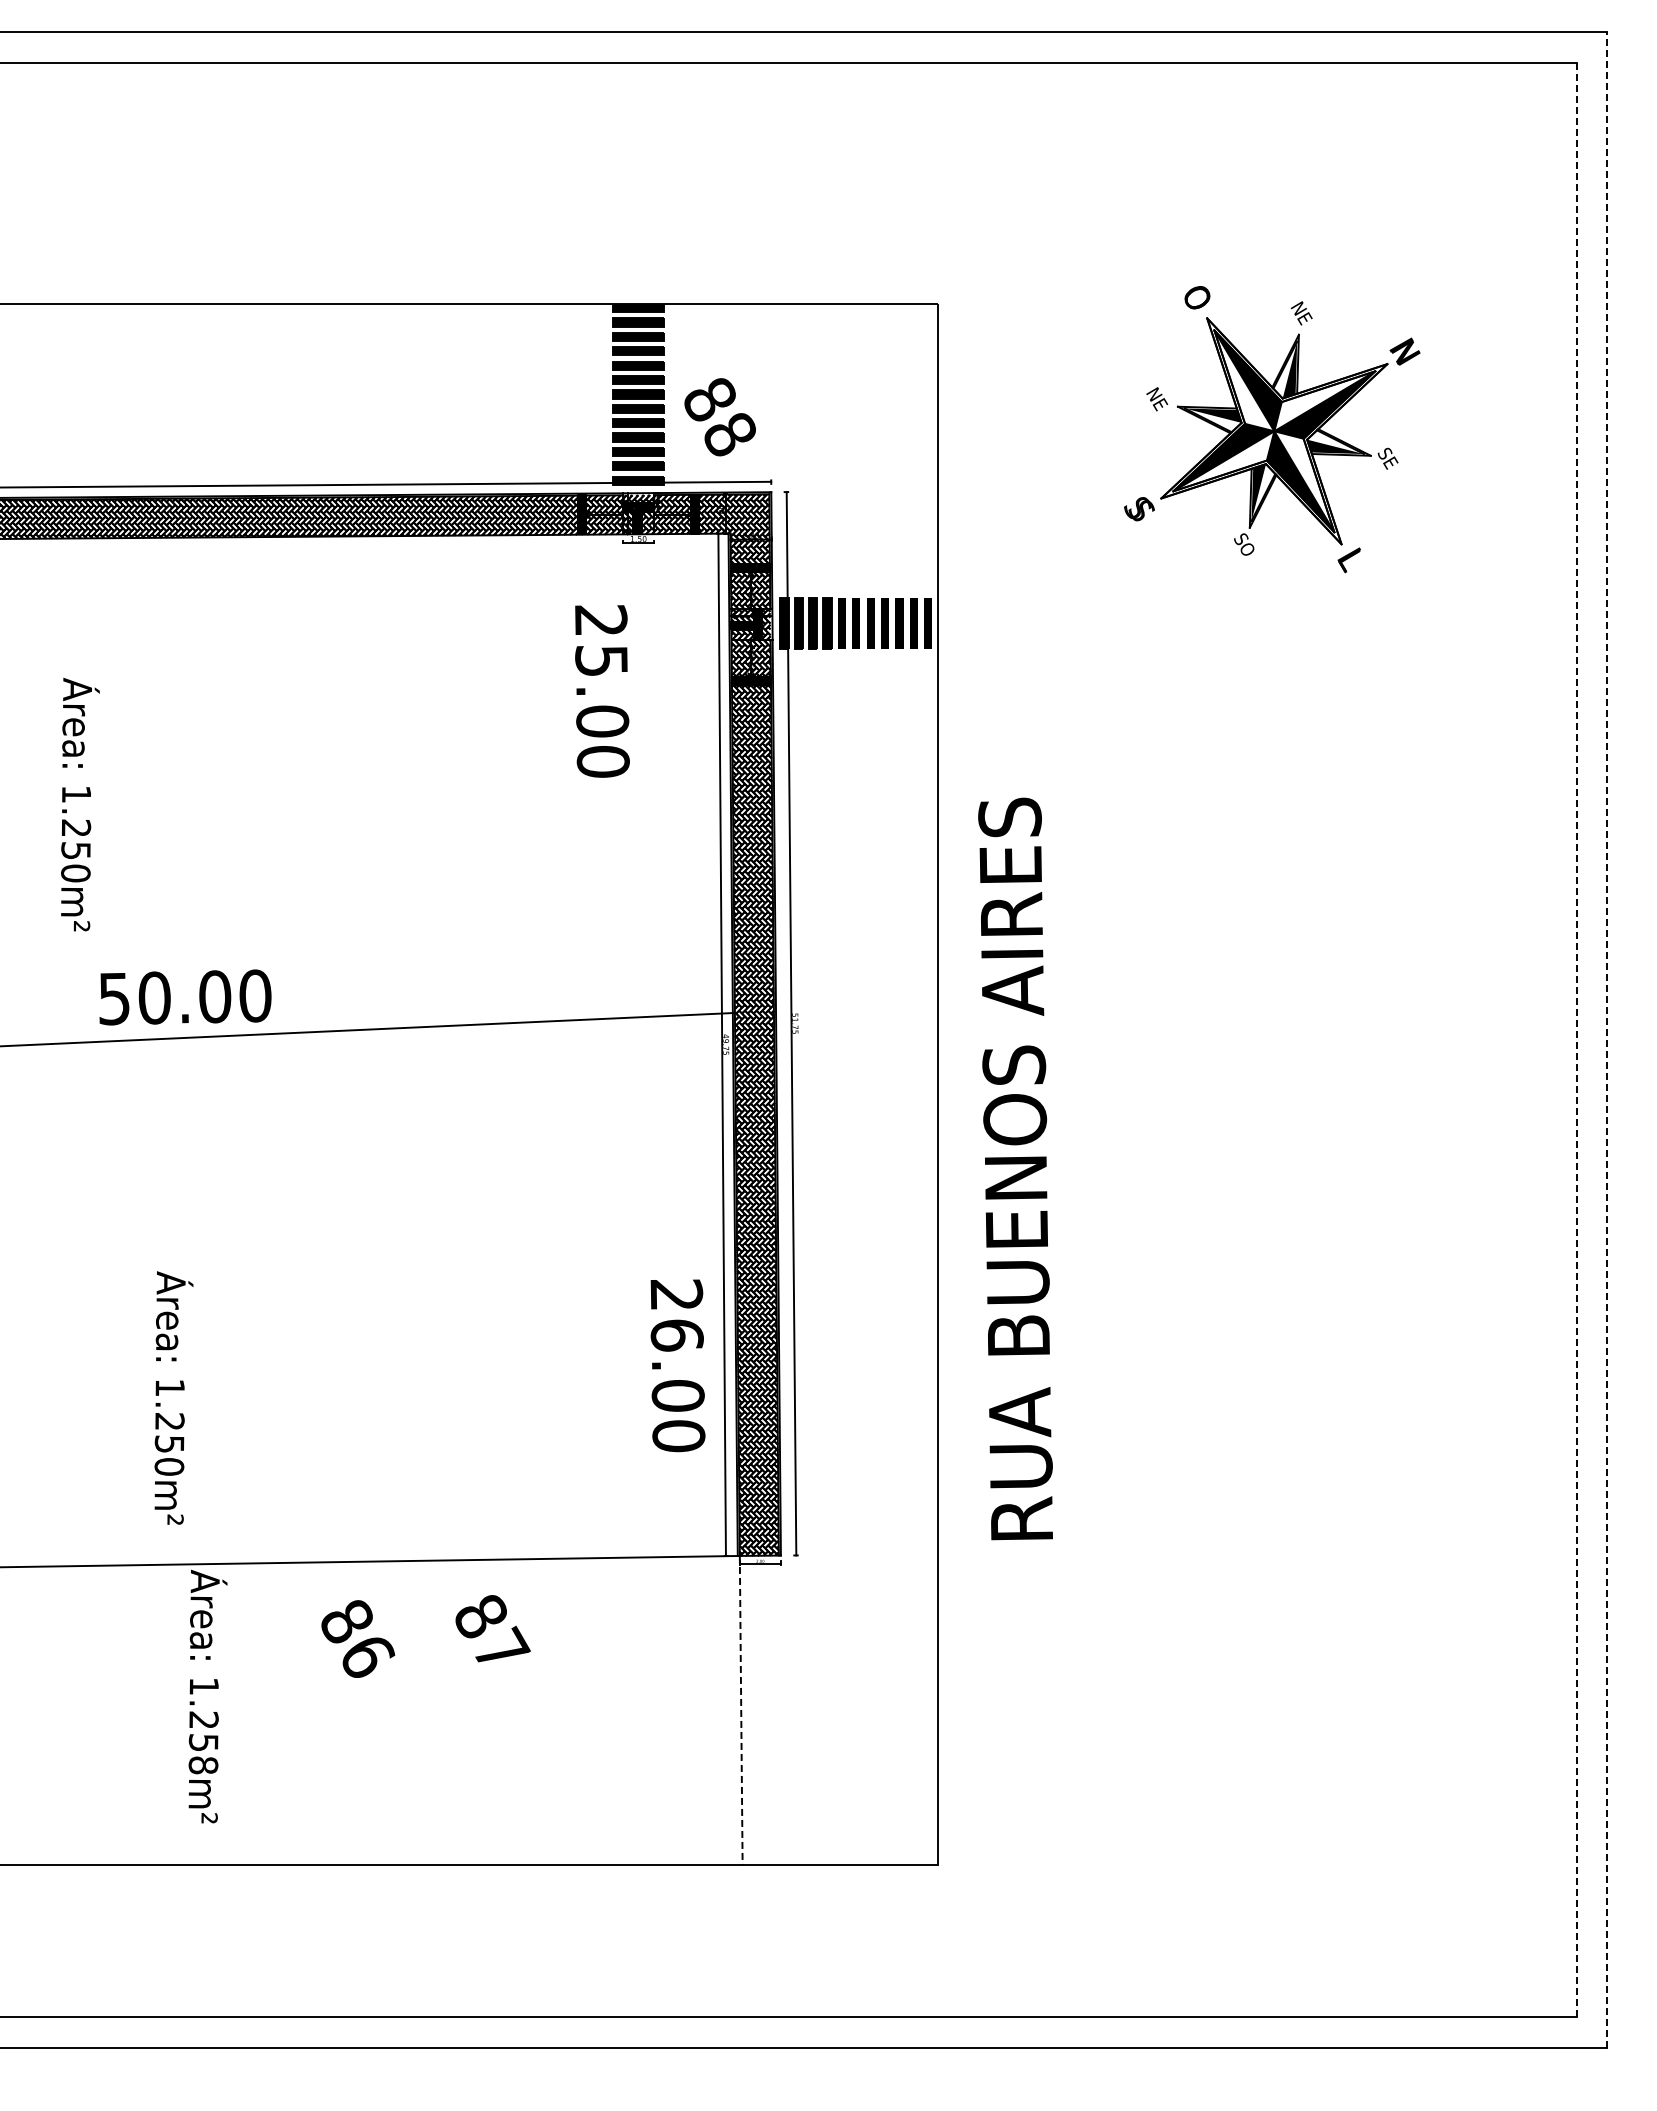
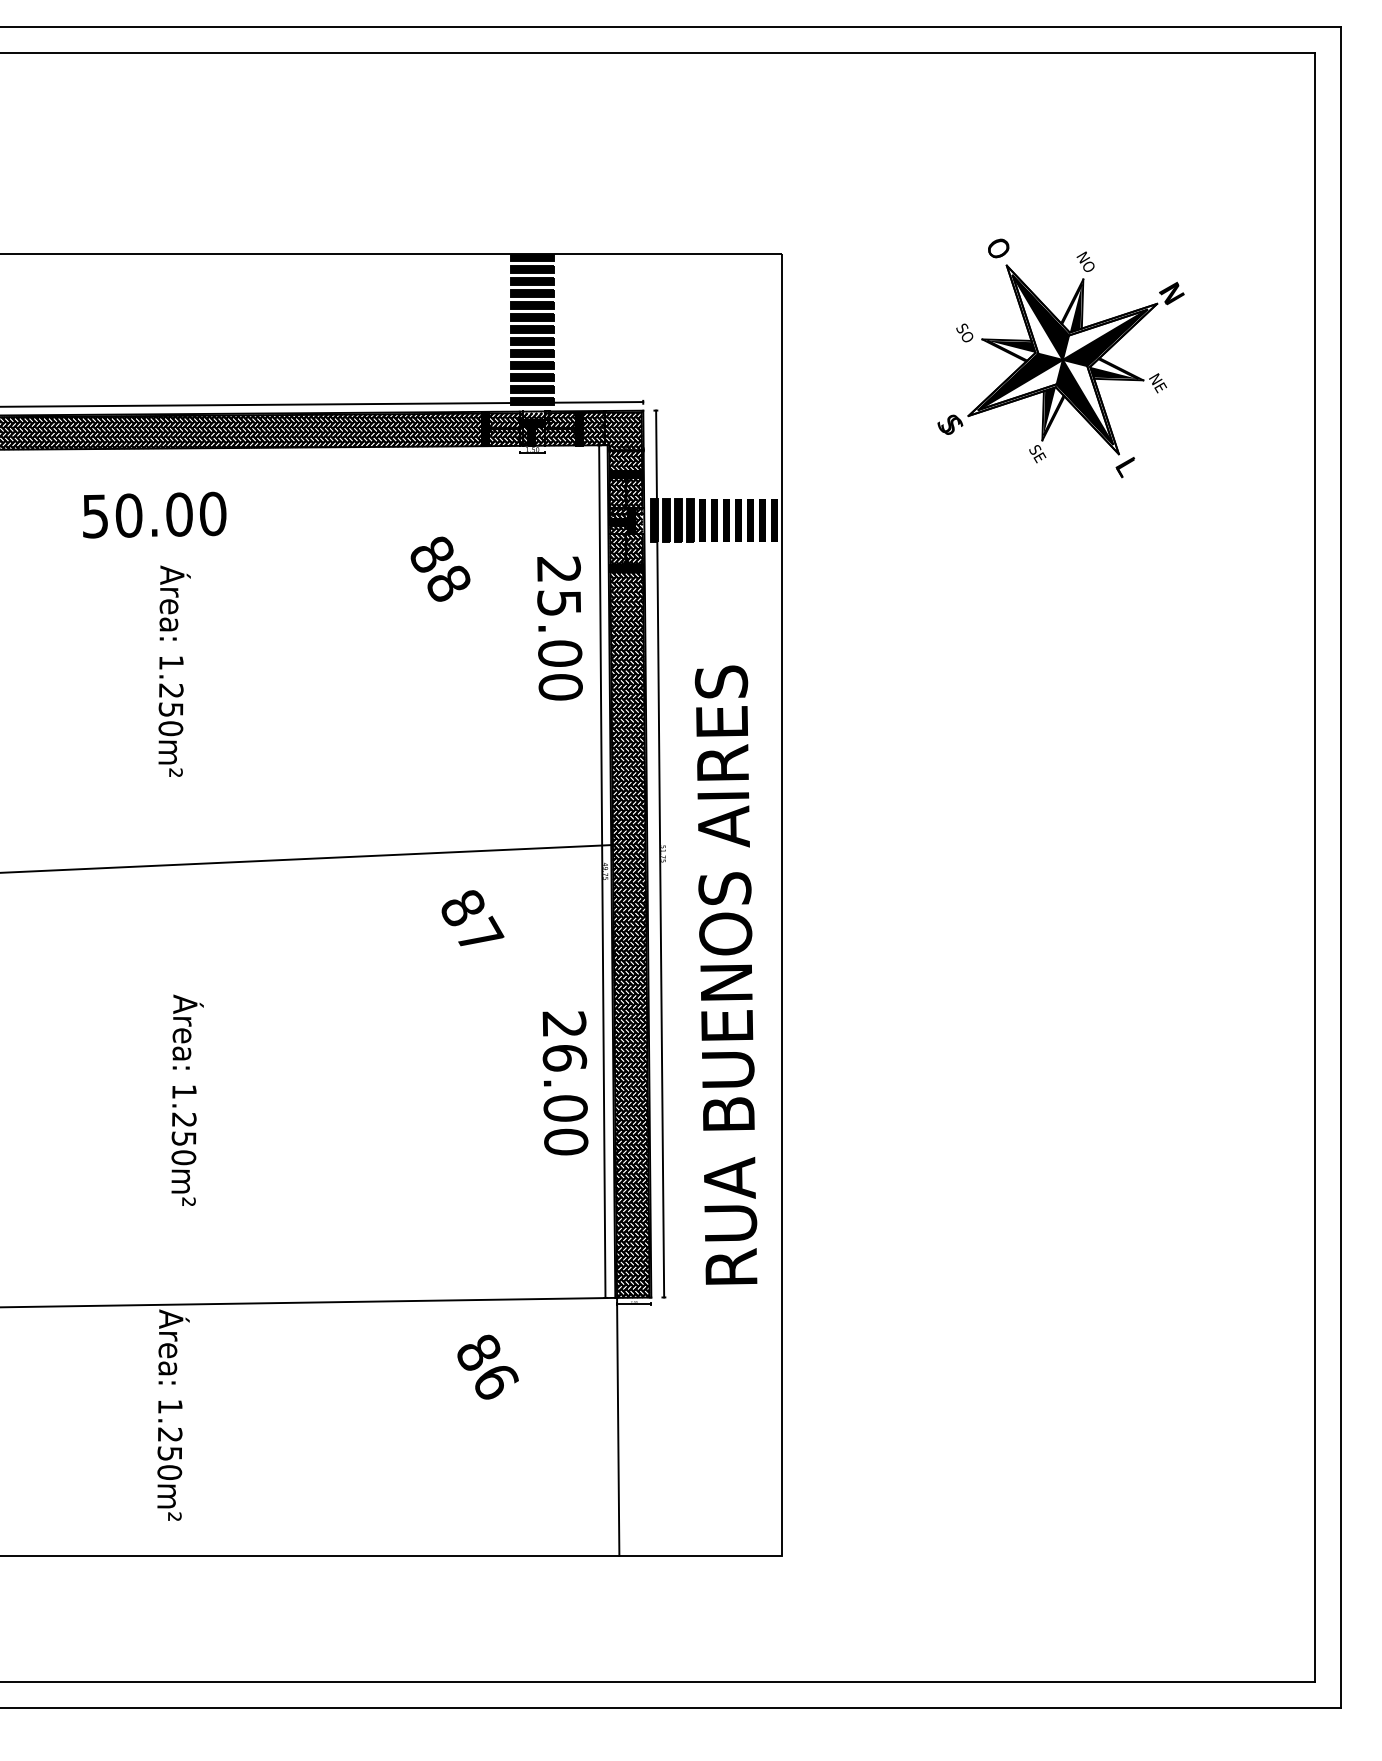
text: (1304, 318) -> (1087, 265), NE -> NO
text: (1157, 399) -> (965, 333), NE -> SO
text: (719, 417) -> (439, 569), moved
text: (1388, 459) -> (1158, 383), SE -> NE
text: (1246, 548) -> (1039, 457), SO -> SE
text: (602, 691) -> (560, 628), moved
text: (80, 804) -> (174, 671), moved
text: (185, 997) -> (154, 515), moved
line: (1576, 1040) -> (1314, 867), dashed -> solid
line: (1607, 1040) -> (1340, 867), dashed -> solid
text: (1015, 1168) -> (726, 974), moved
text: (677, 1365) -> (565, 1083), moved
text: (173, 1397) -> (187, 1099), moved
text: (492, 1628) -> (472, 918), moved
text: (358, 1638) -> (488, 1366), moved
line: (741, 1710) -> (618, 1426), dashed -> solid
text: (203, 1765) -> (169, 1472), 1.258m² -> 1.250m²

